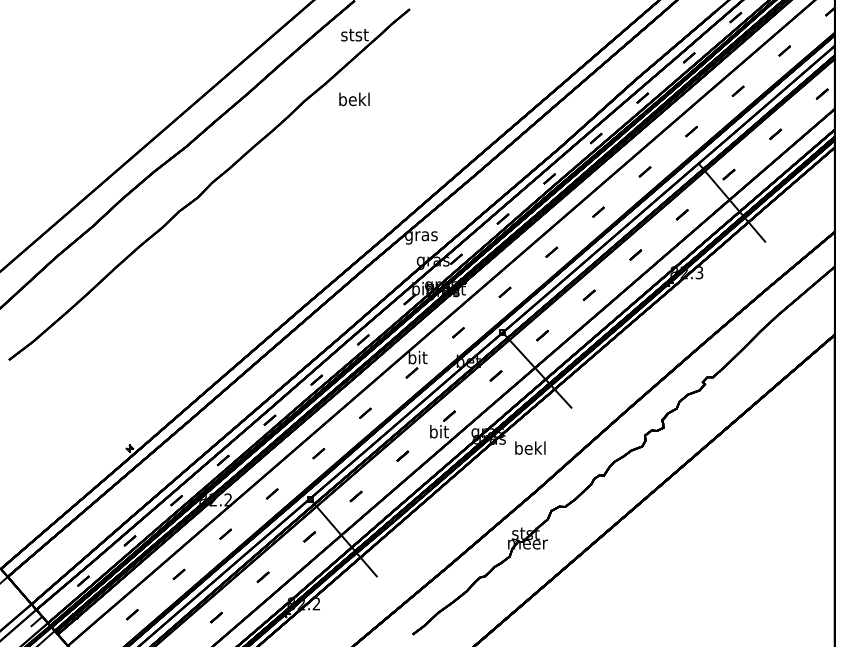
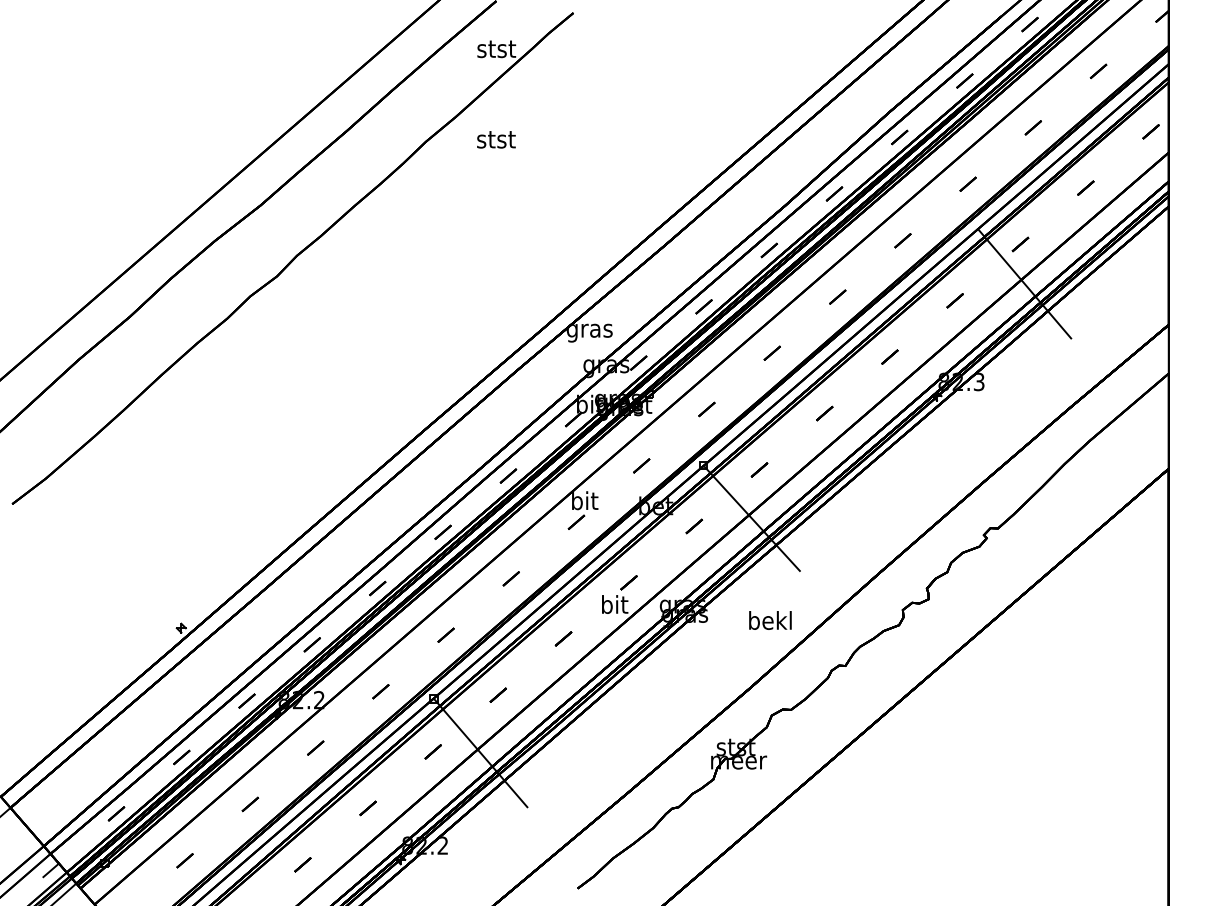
text: (354, 98) -> (495, 138), bekl -> stst
text: (530, 448) -> (770, 620), moved

